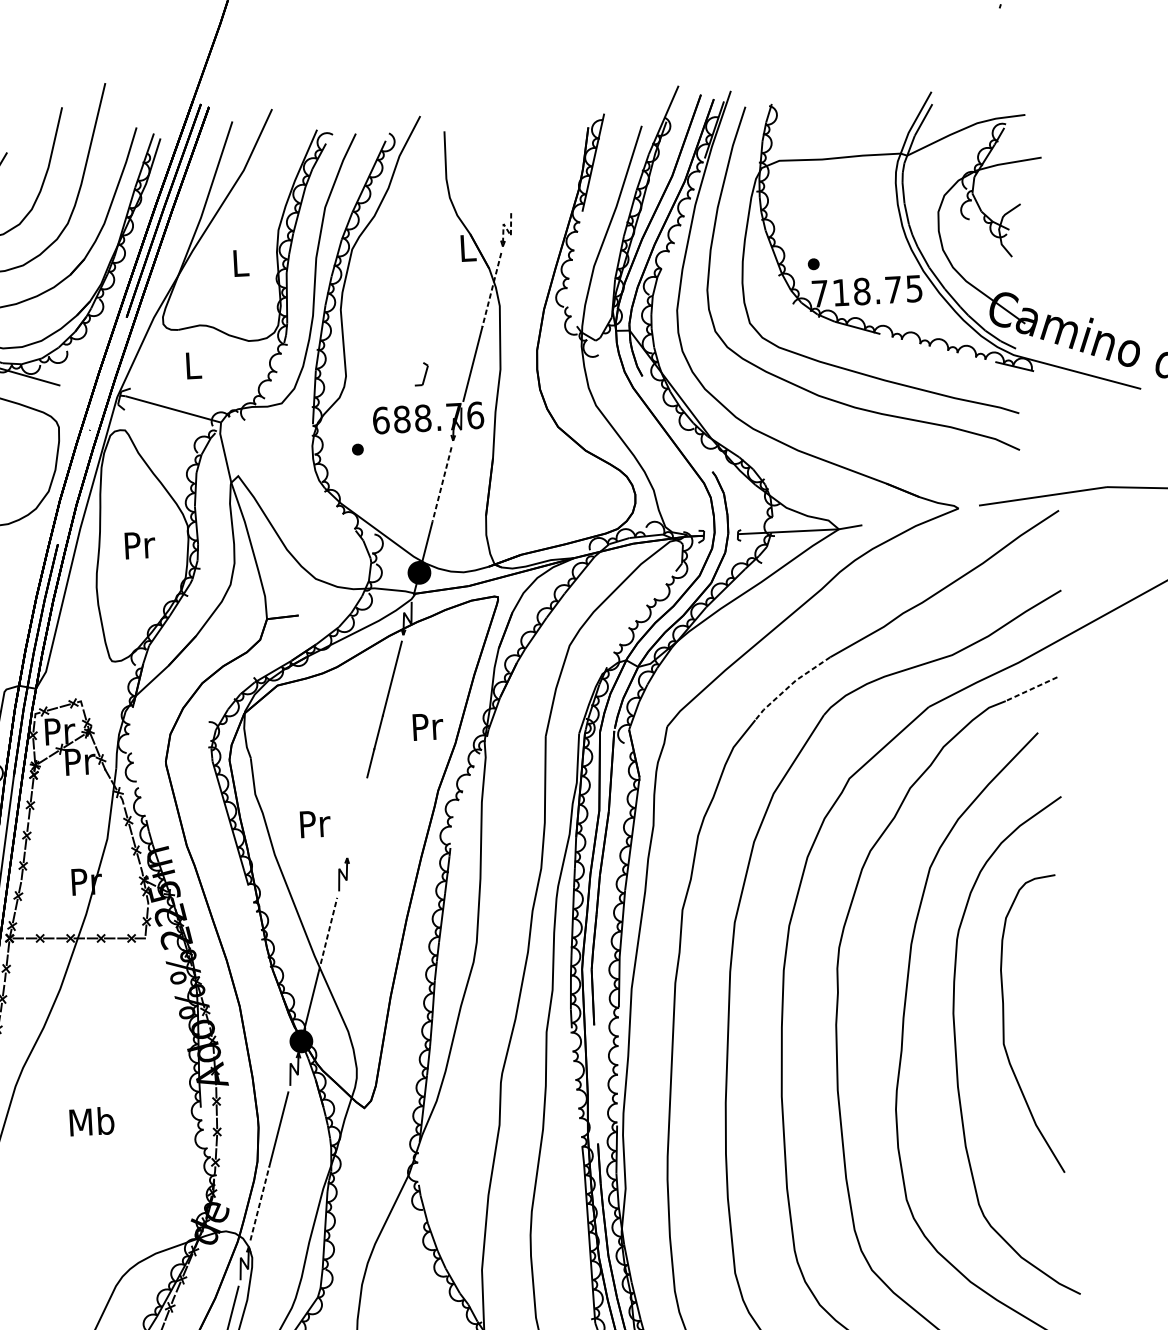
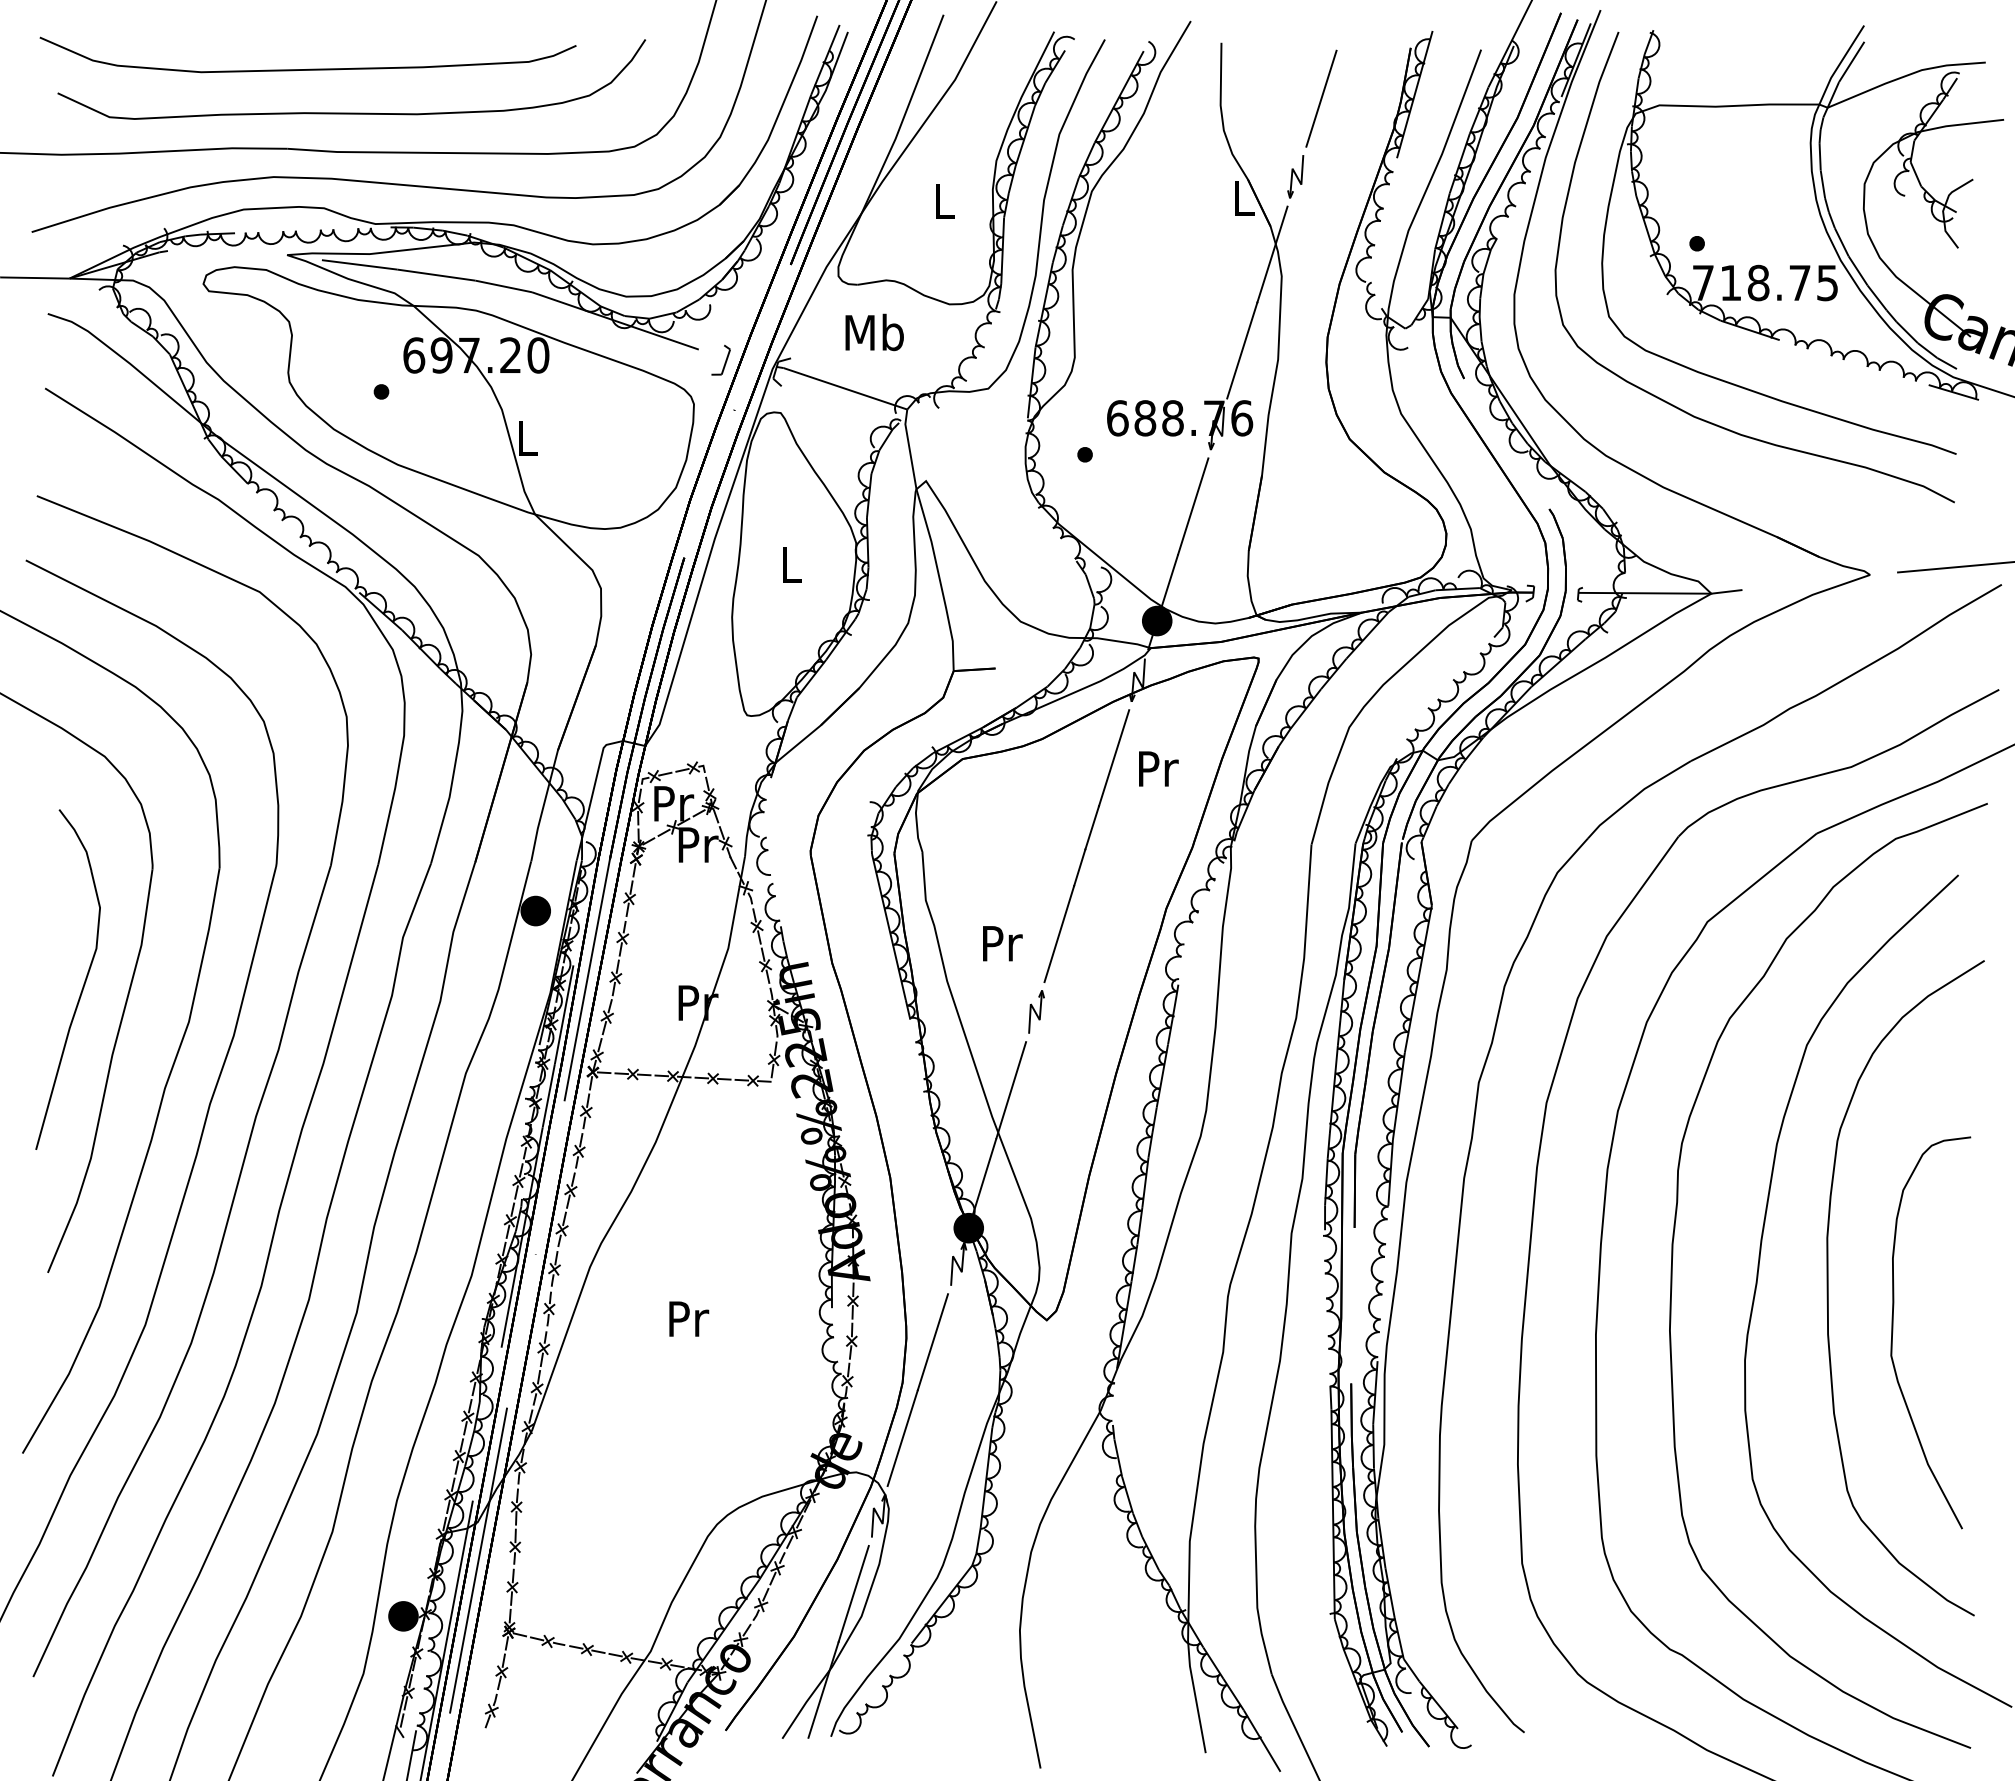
line: (522, 169) -> (1321, 98), added
line: (506, 229) -> (1296, 176), dashed -> solid
line: (491, 290) -> (1272, 255), dashed -> solid
text: (193, 365) -> (874, 332), L -> Mb
line: (424, 373) -> (725, 359), moved
line: (442, 484) -> (1193, 506), dashed -> solid
text: (140, 544) -> (792, 564), Pr -> L
line: (789, 685) -> (1635, 795), dashed -> solid
line: (1031, 689) -> (1952, 817), dashed -> solid
text: (427, 726) -> (1158, 768), moved
line: (358, 814) -> (1059, 934), added
line: (328, 934) -> (1011, 1089), dashed -> solid
curve: (1004, 1026) -> (1893, 1332), moved
text: (91, 1121) -> (687, 1318), Mb -> Pr
line: (259, 1202) -> (902, 1437), dashed -> solid

